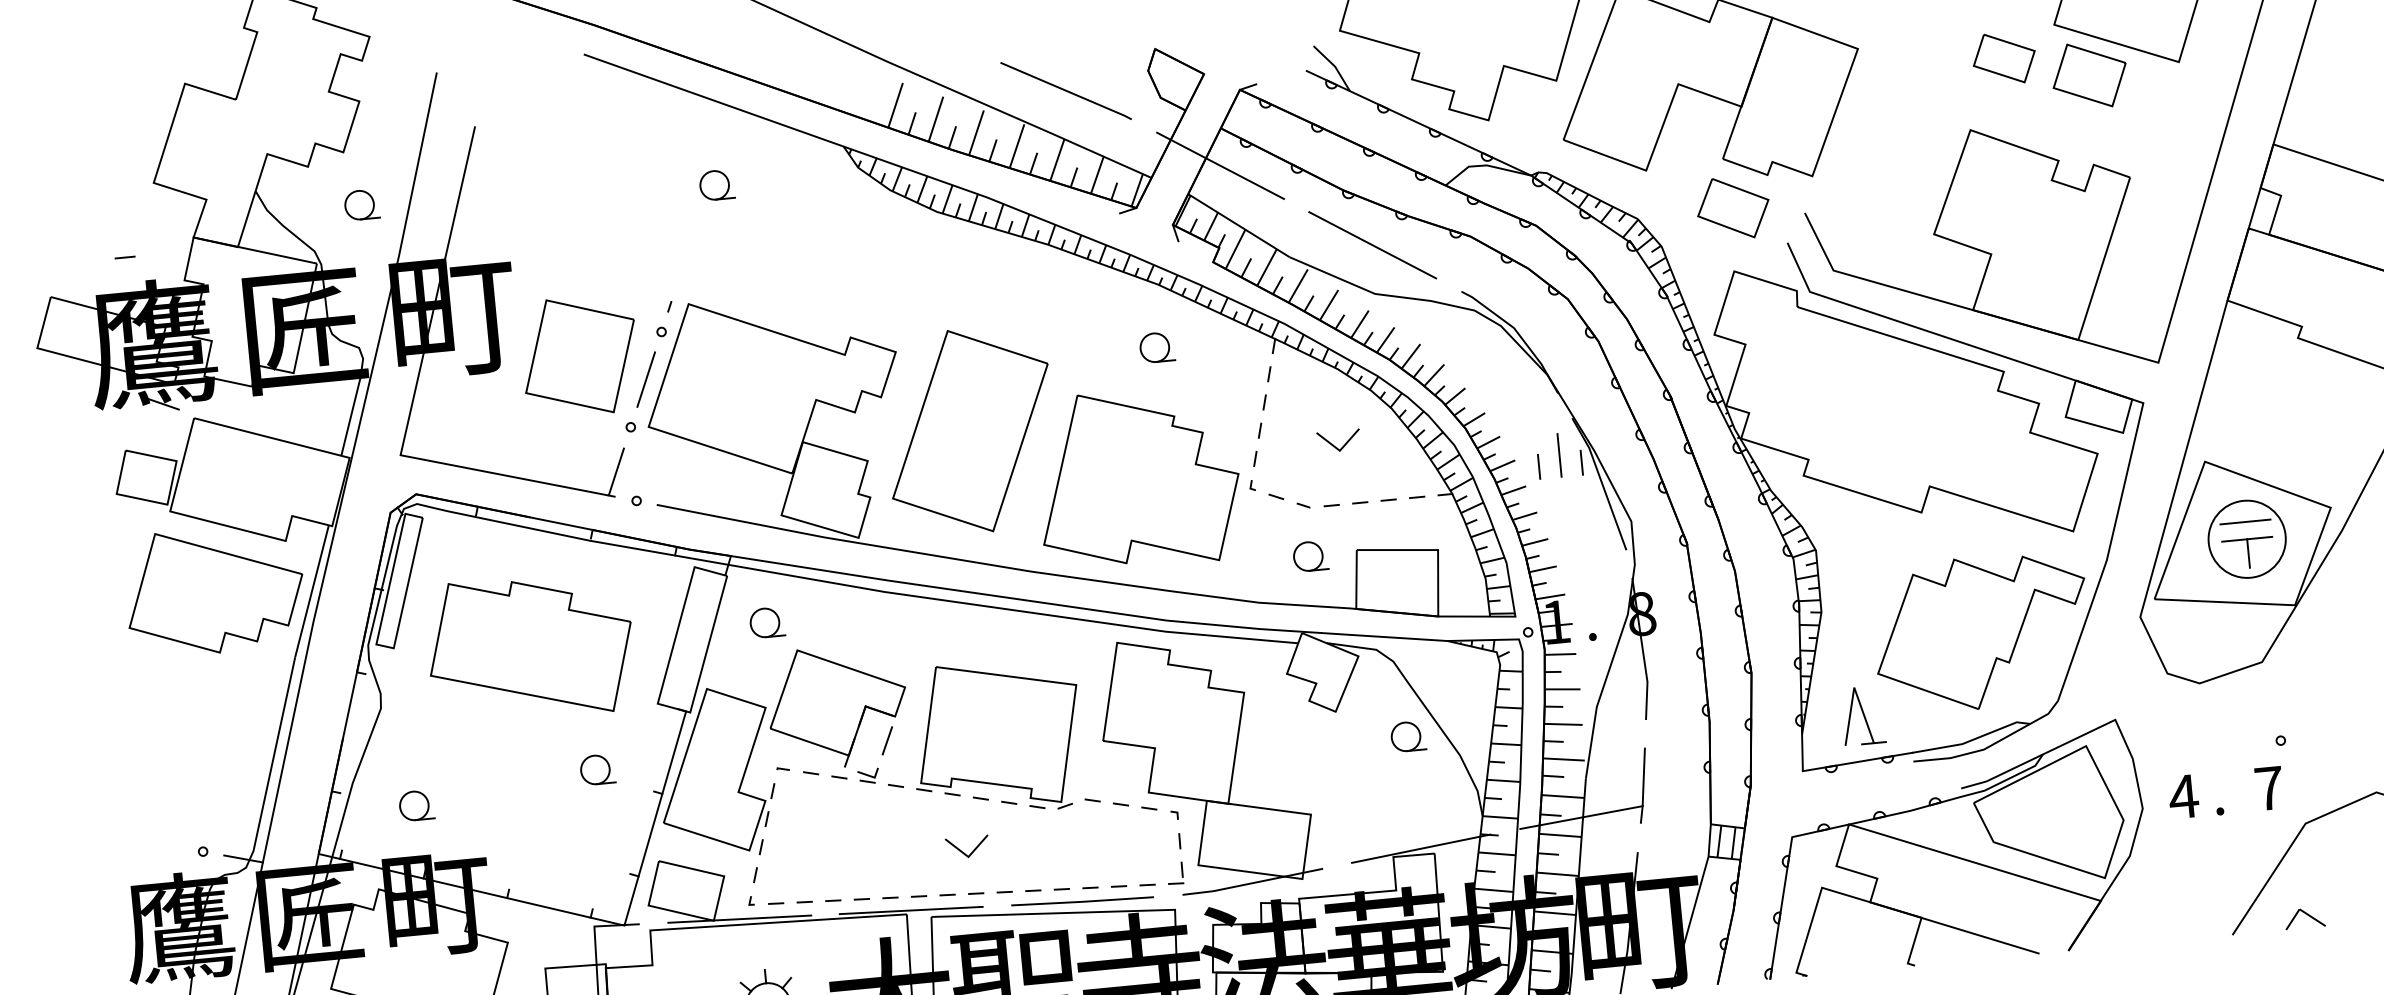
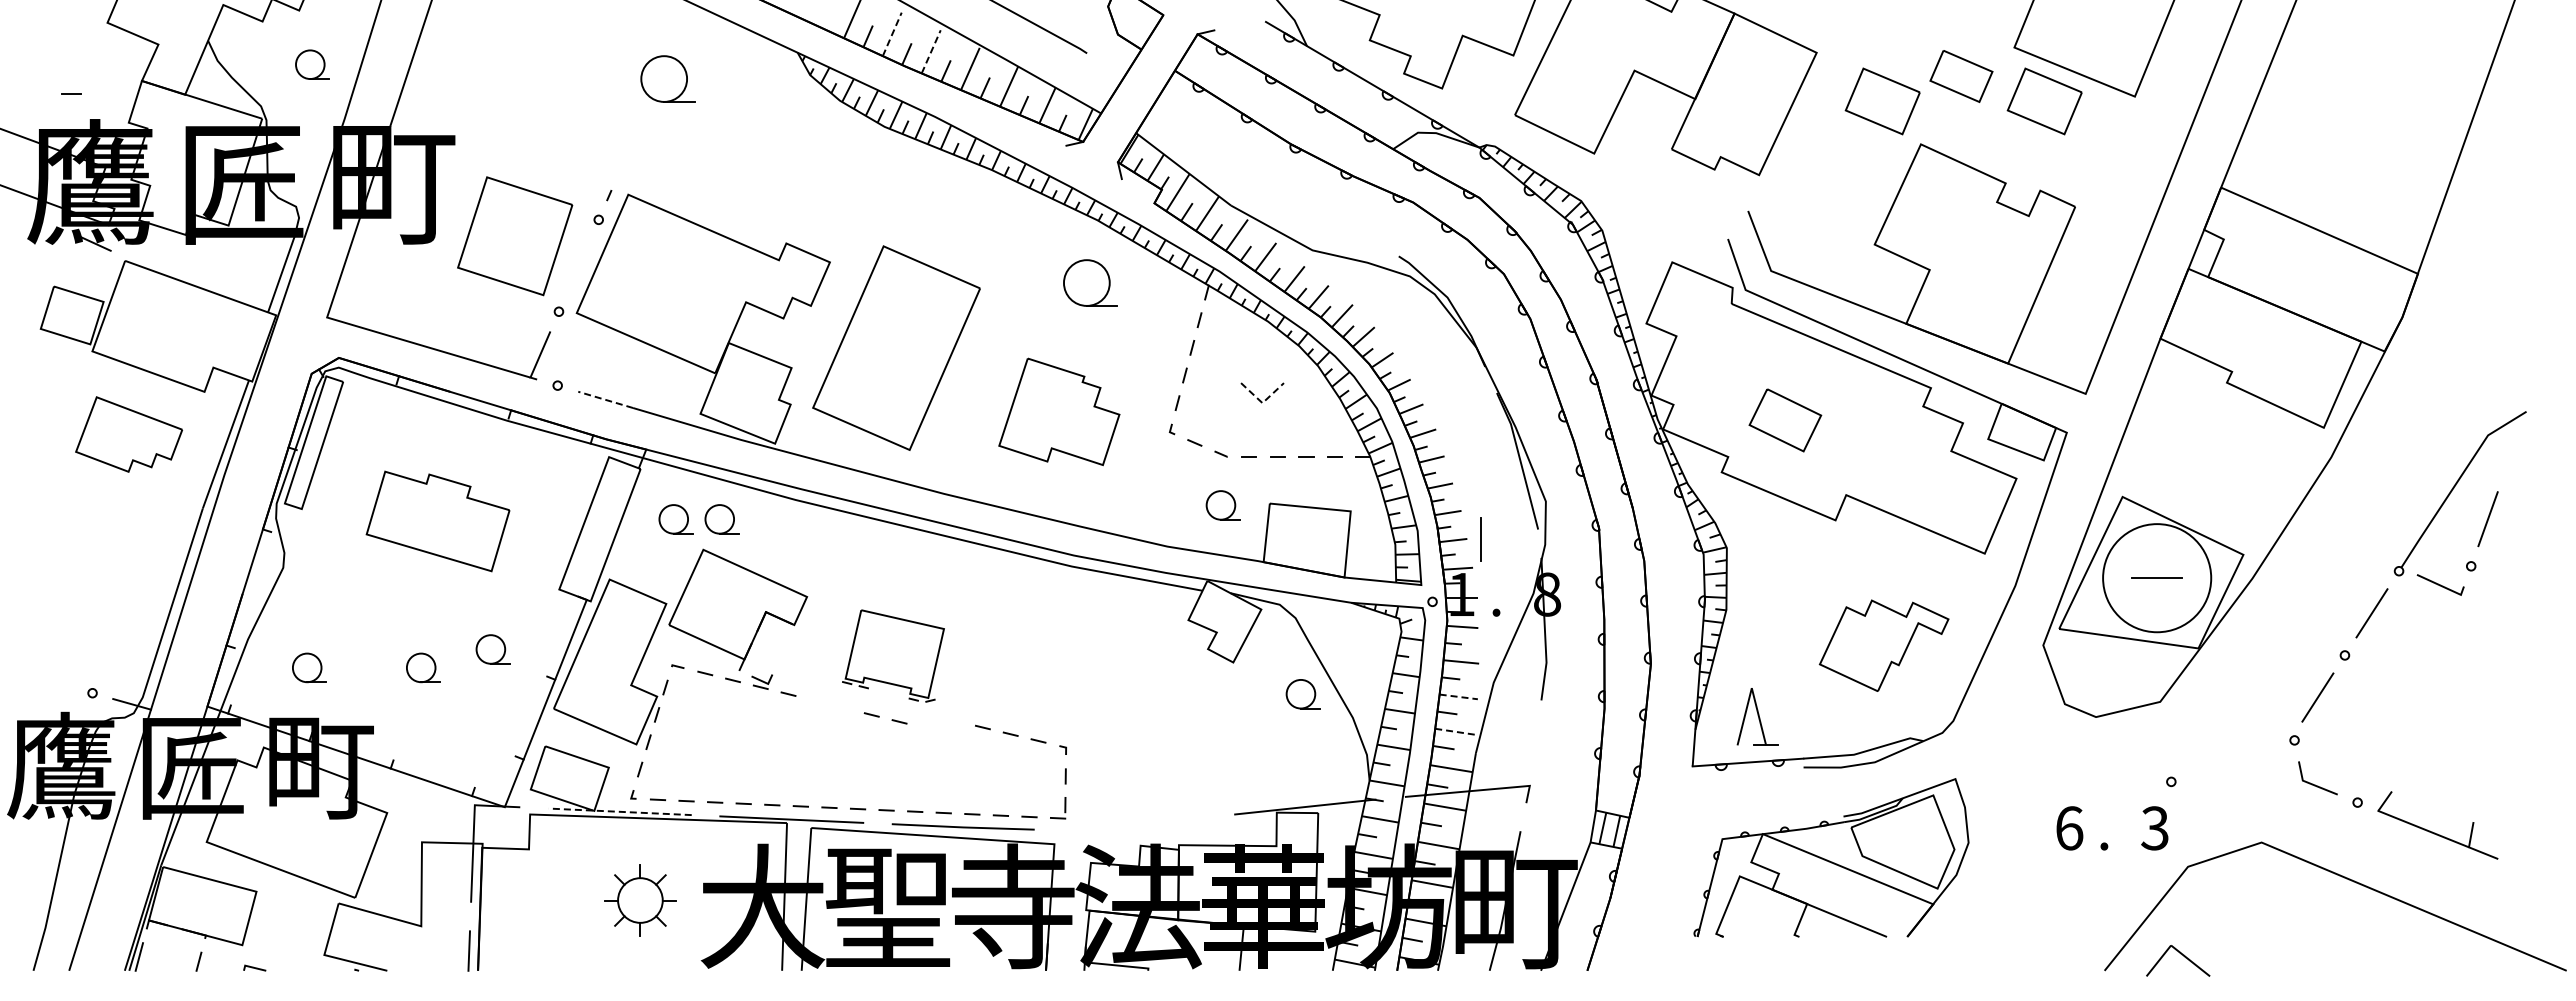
part: (1928, 91) -> (1882, 101), added
line: (936, 119) -> (892, 34), solid -> dashed
line: (976, 132) -> (931, 51), solid -> dashed
line: (1220, 166) -> (1170, 108), removed
part: (716, 184) -> (667, 78), size x1.6
part: (1733, 208) -> (1785, 420), moved
line: (1372, 245) -> (1314, 201), removed
part: (1157, 347) -> (1090, 282), size x1.6
line: (645, 379) -> (578, 265), removed
line: (1339, 451) -> (1262, 403), solid -> dashed
line: (1559, 455) -> (1480, 539), moved
line: (1582, 462) -> (1502, 438), removed
line: (1539, 467) -> (1459, 438), removed
part: (1138, 478) -> (1059, 411), size x0.6
line: (685, 510) -> (605, 399), solid -> dashed
line: (2245, 521) -> (2157, 560), removed
circle: (2246, 538) -> (2156, 577), size x1.4
line: (2248, 553) -> (2157, 592), removed
part: (214, 590) -> (128, 434), size x0.6
part: (812, 618) -> (721, 519), added
part: (1982, 632) -> (1884, 645), size x0.6
part: (530, 647) -> (437, 521), size x0.7
line: (1564, 723) -> (1459, 696), solid -> dashed
part: (996, 737) -> (893, 655), size x0.6
line: (887, 740) -> (784, 648), removed
line: (1563, 759) -> (1455, 731), solid -> dashed
part: (1208, 763) -> (1101, 701), removed
line: (1643, 776) -> (1533, 756), removed
text: (2268, 788) -> (2154, 828), 7 -> 3
part: (530, 794) -> (423, 667), added
text: (2182, 796) -> (2068, 828), 4 -> 6
part: (1949, 848) -> (1831, 857), size x0.7
line: (962, 851) -> (848, 765), removed
line: (739, 918) -> (620, 811), solid -> dashed
part: (2305, 918) -> (2178, 961), size x1.6

